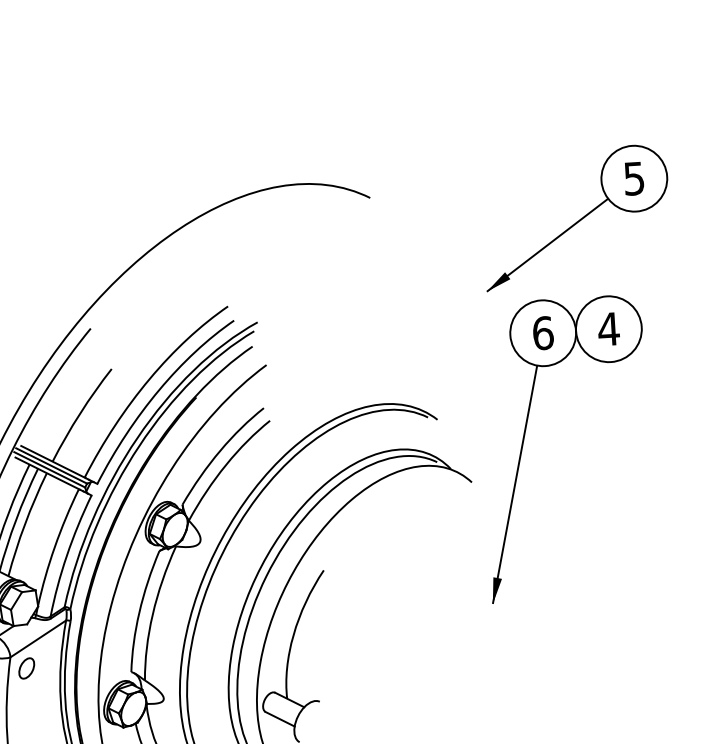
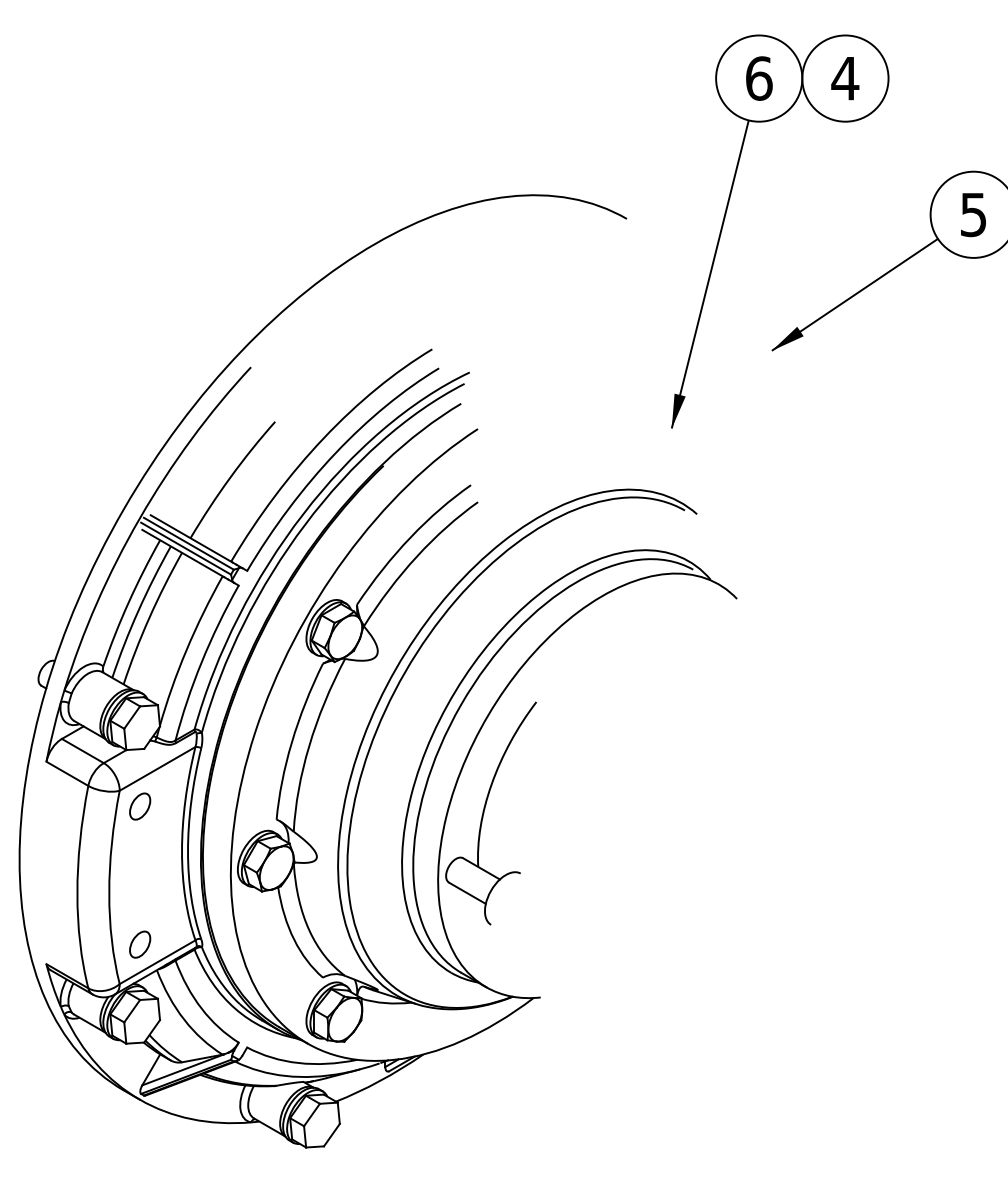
part: (524, 441) -> (725, 218), moved

